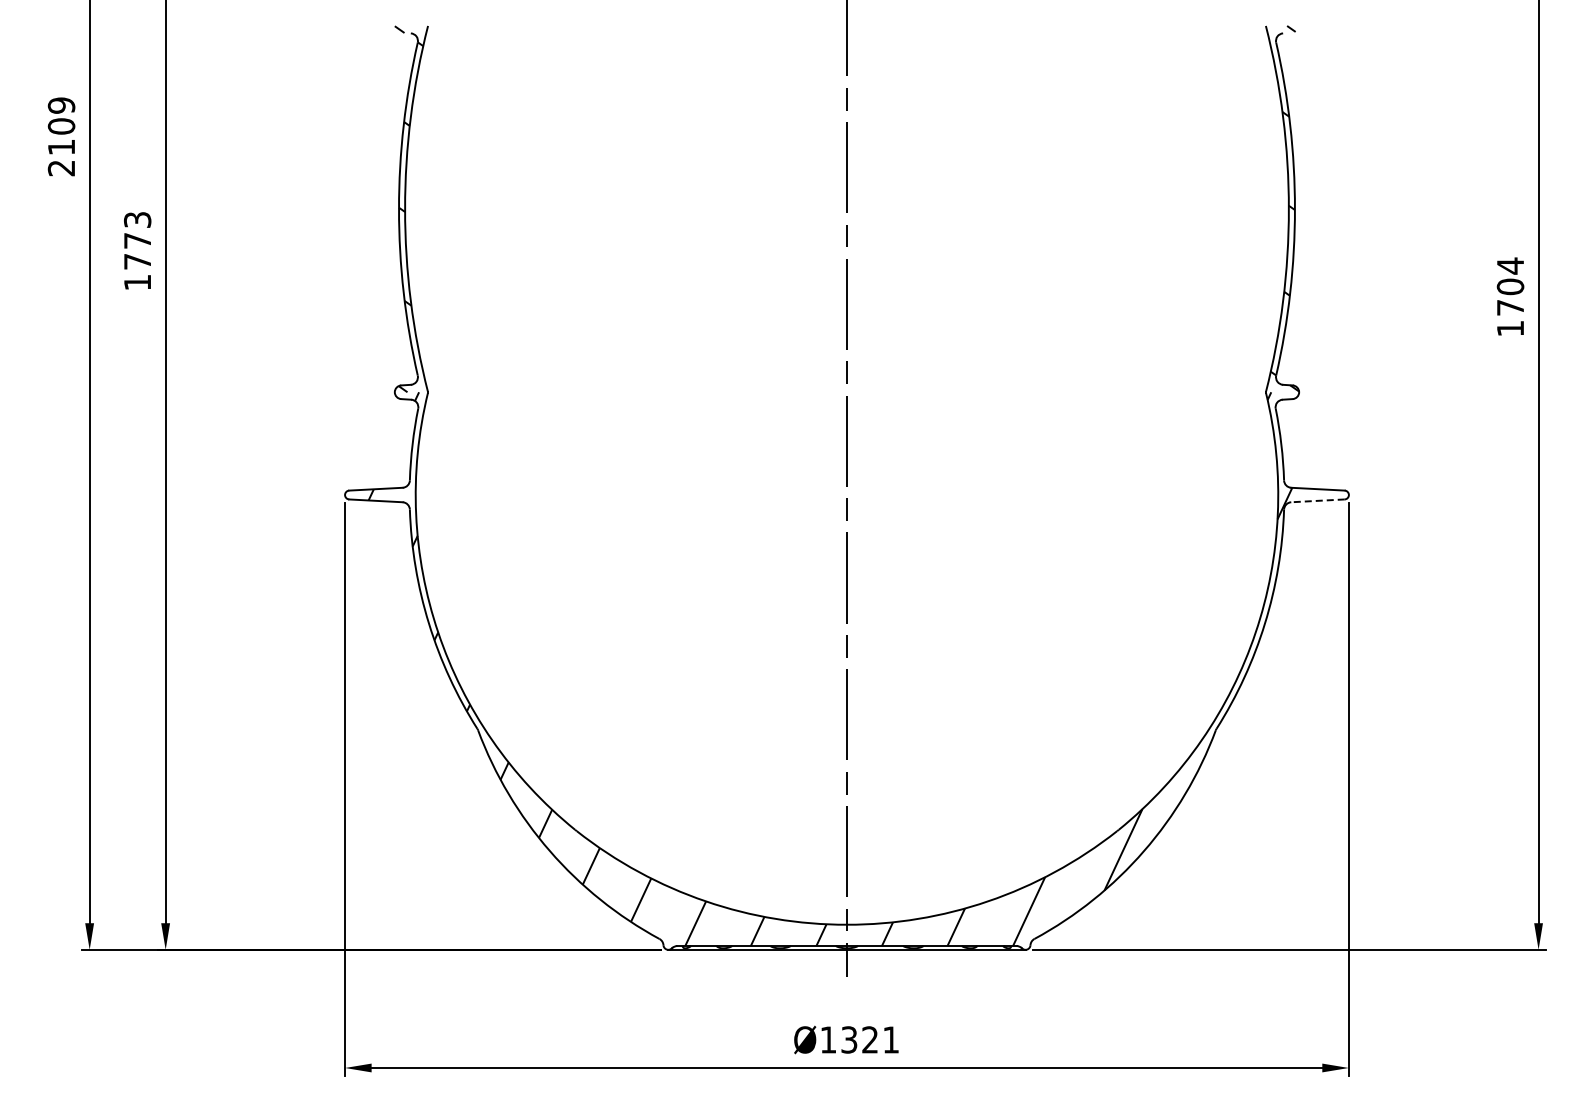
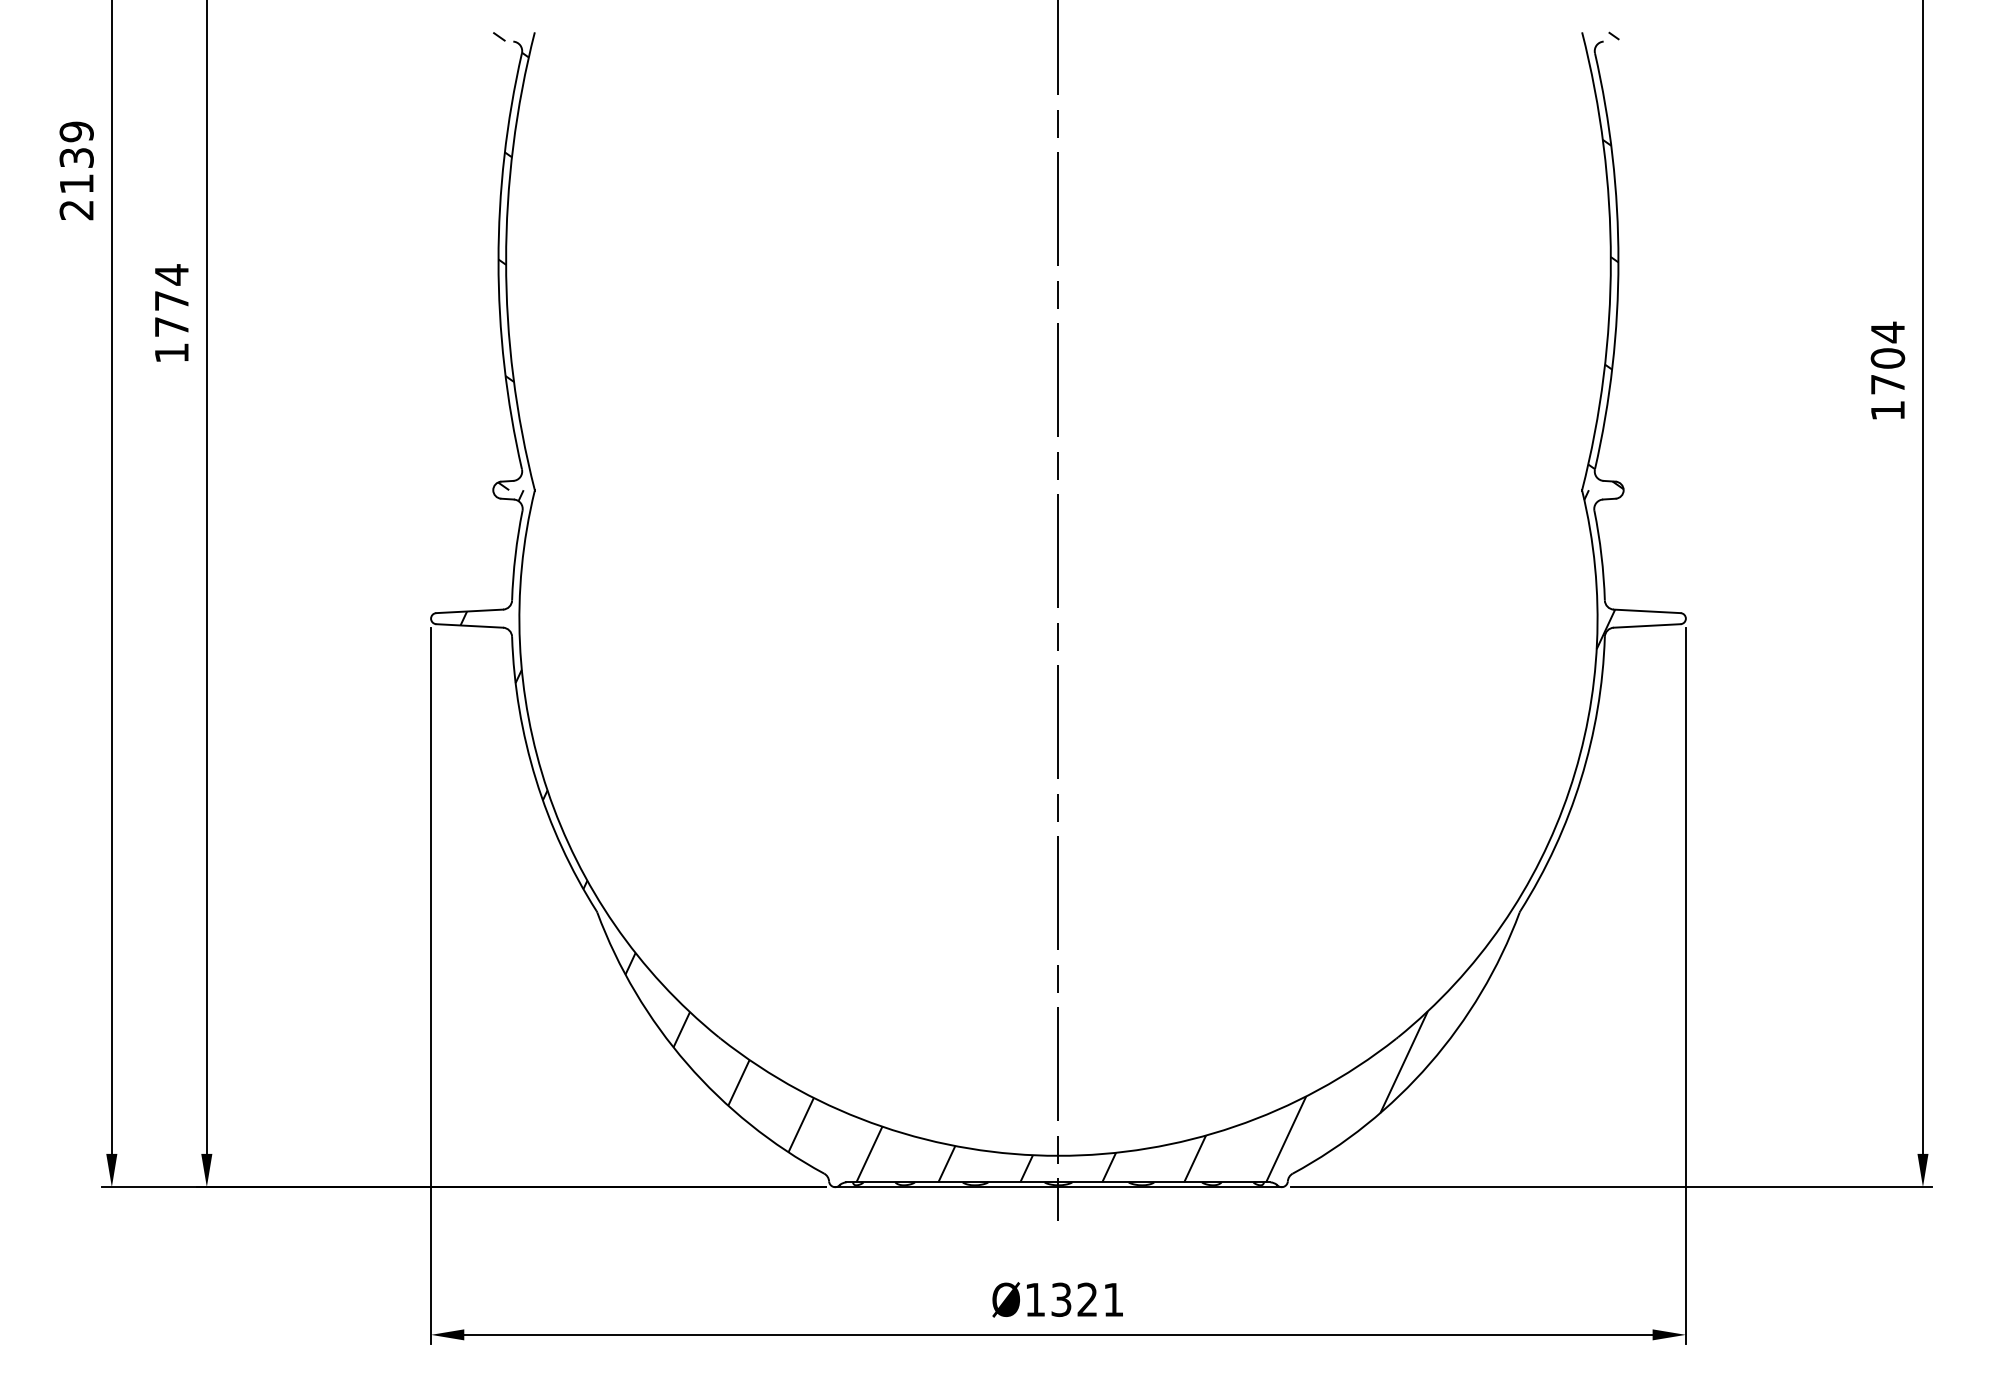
text: (61, 126) -> (76, 158), 2109 -> 2139
text: (137, 219) -> (171, 274), 1773 -> 1774
line: (1318, 500) -> (1647, 625), dashed -> solid

